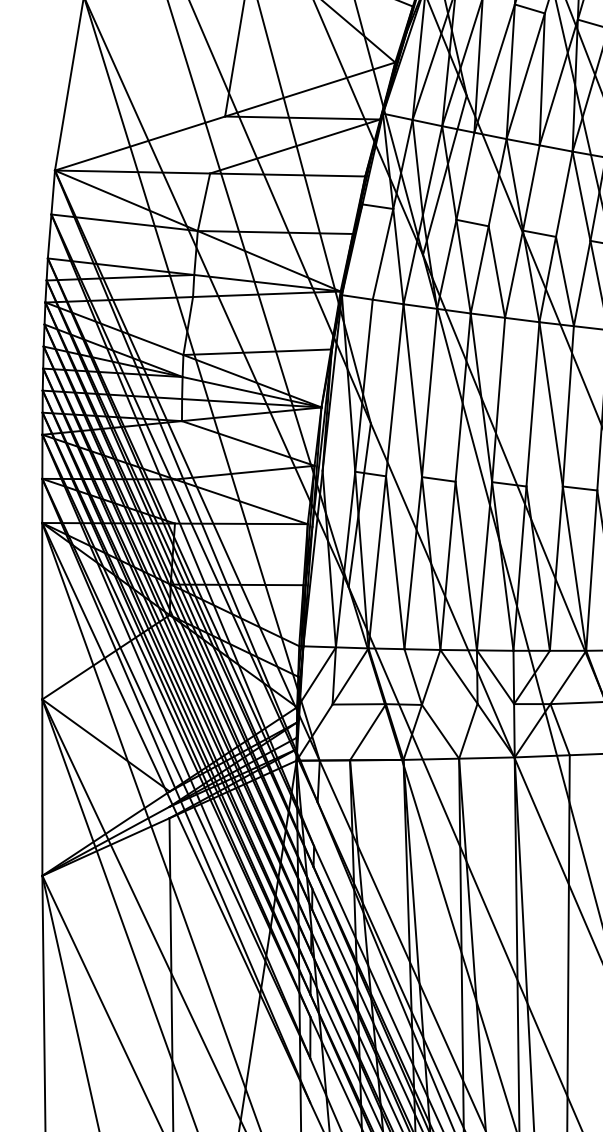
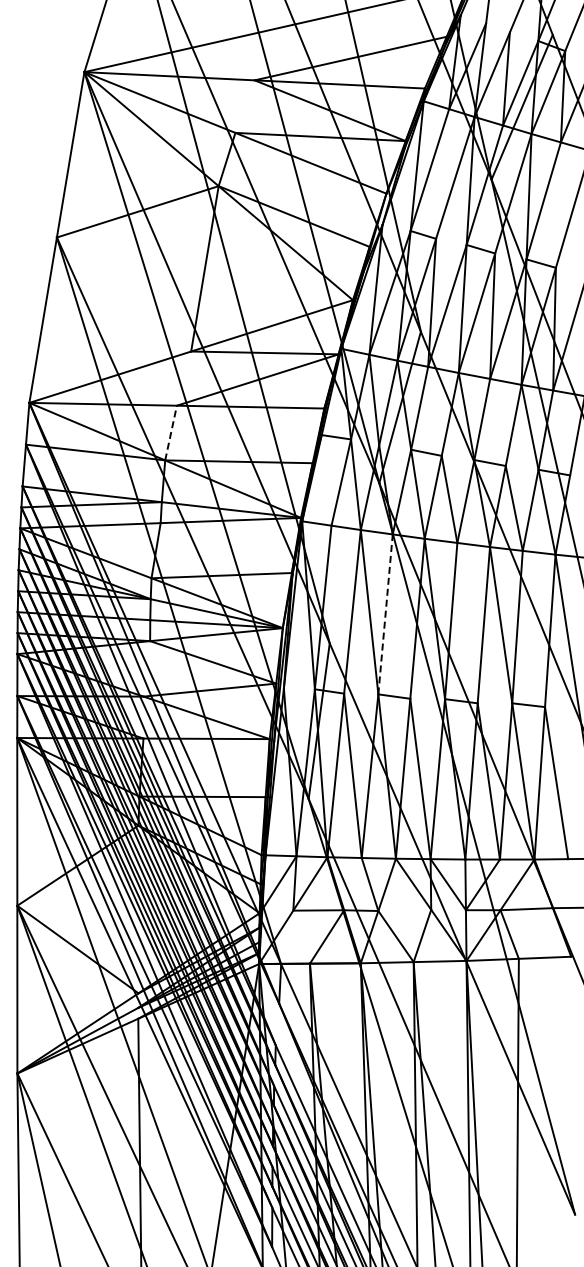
line: (204, 202) -> (171, 433), solid -> dashed
line: (429, 392) -> (385, 613), solid -> dashed

